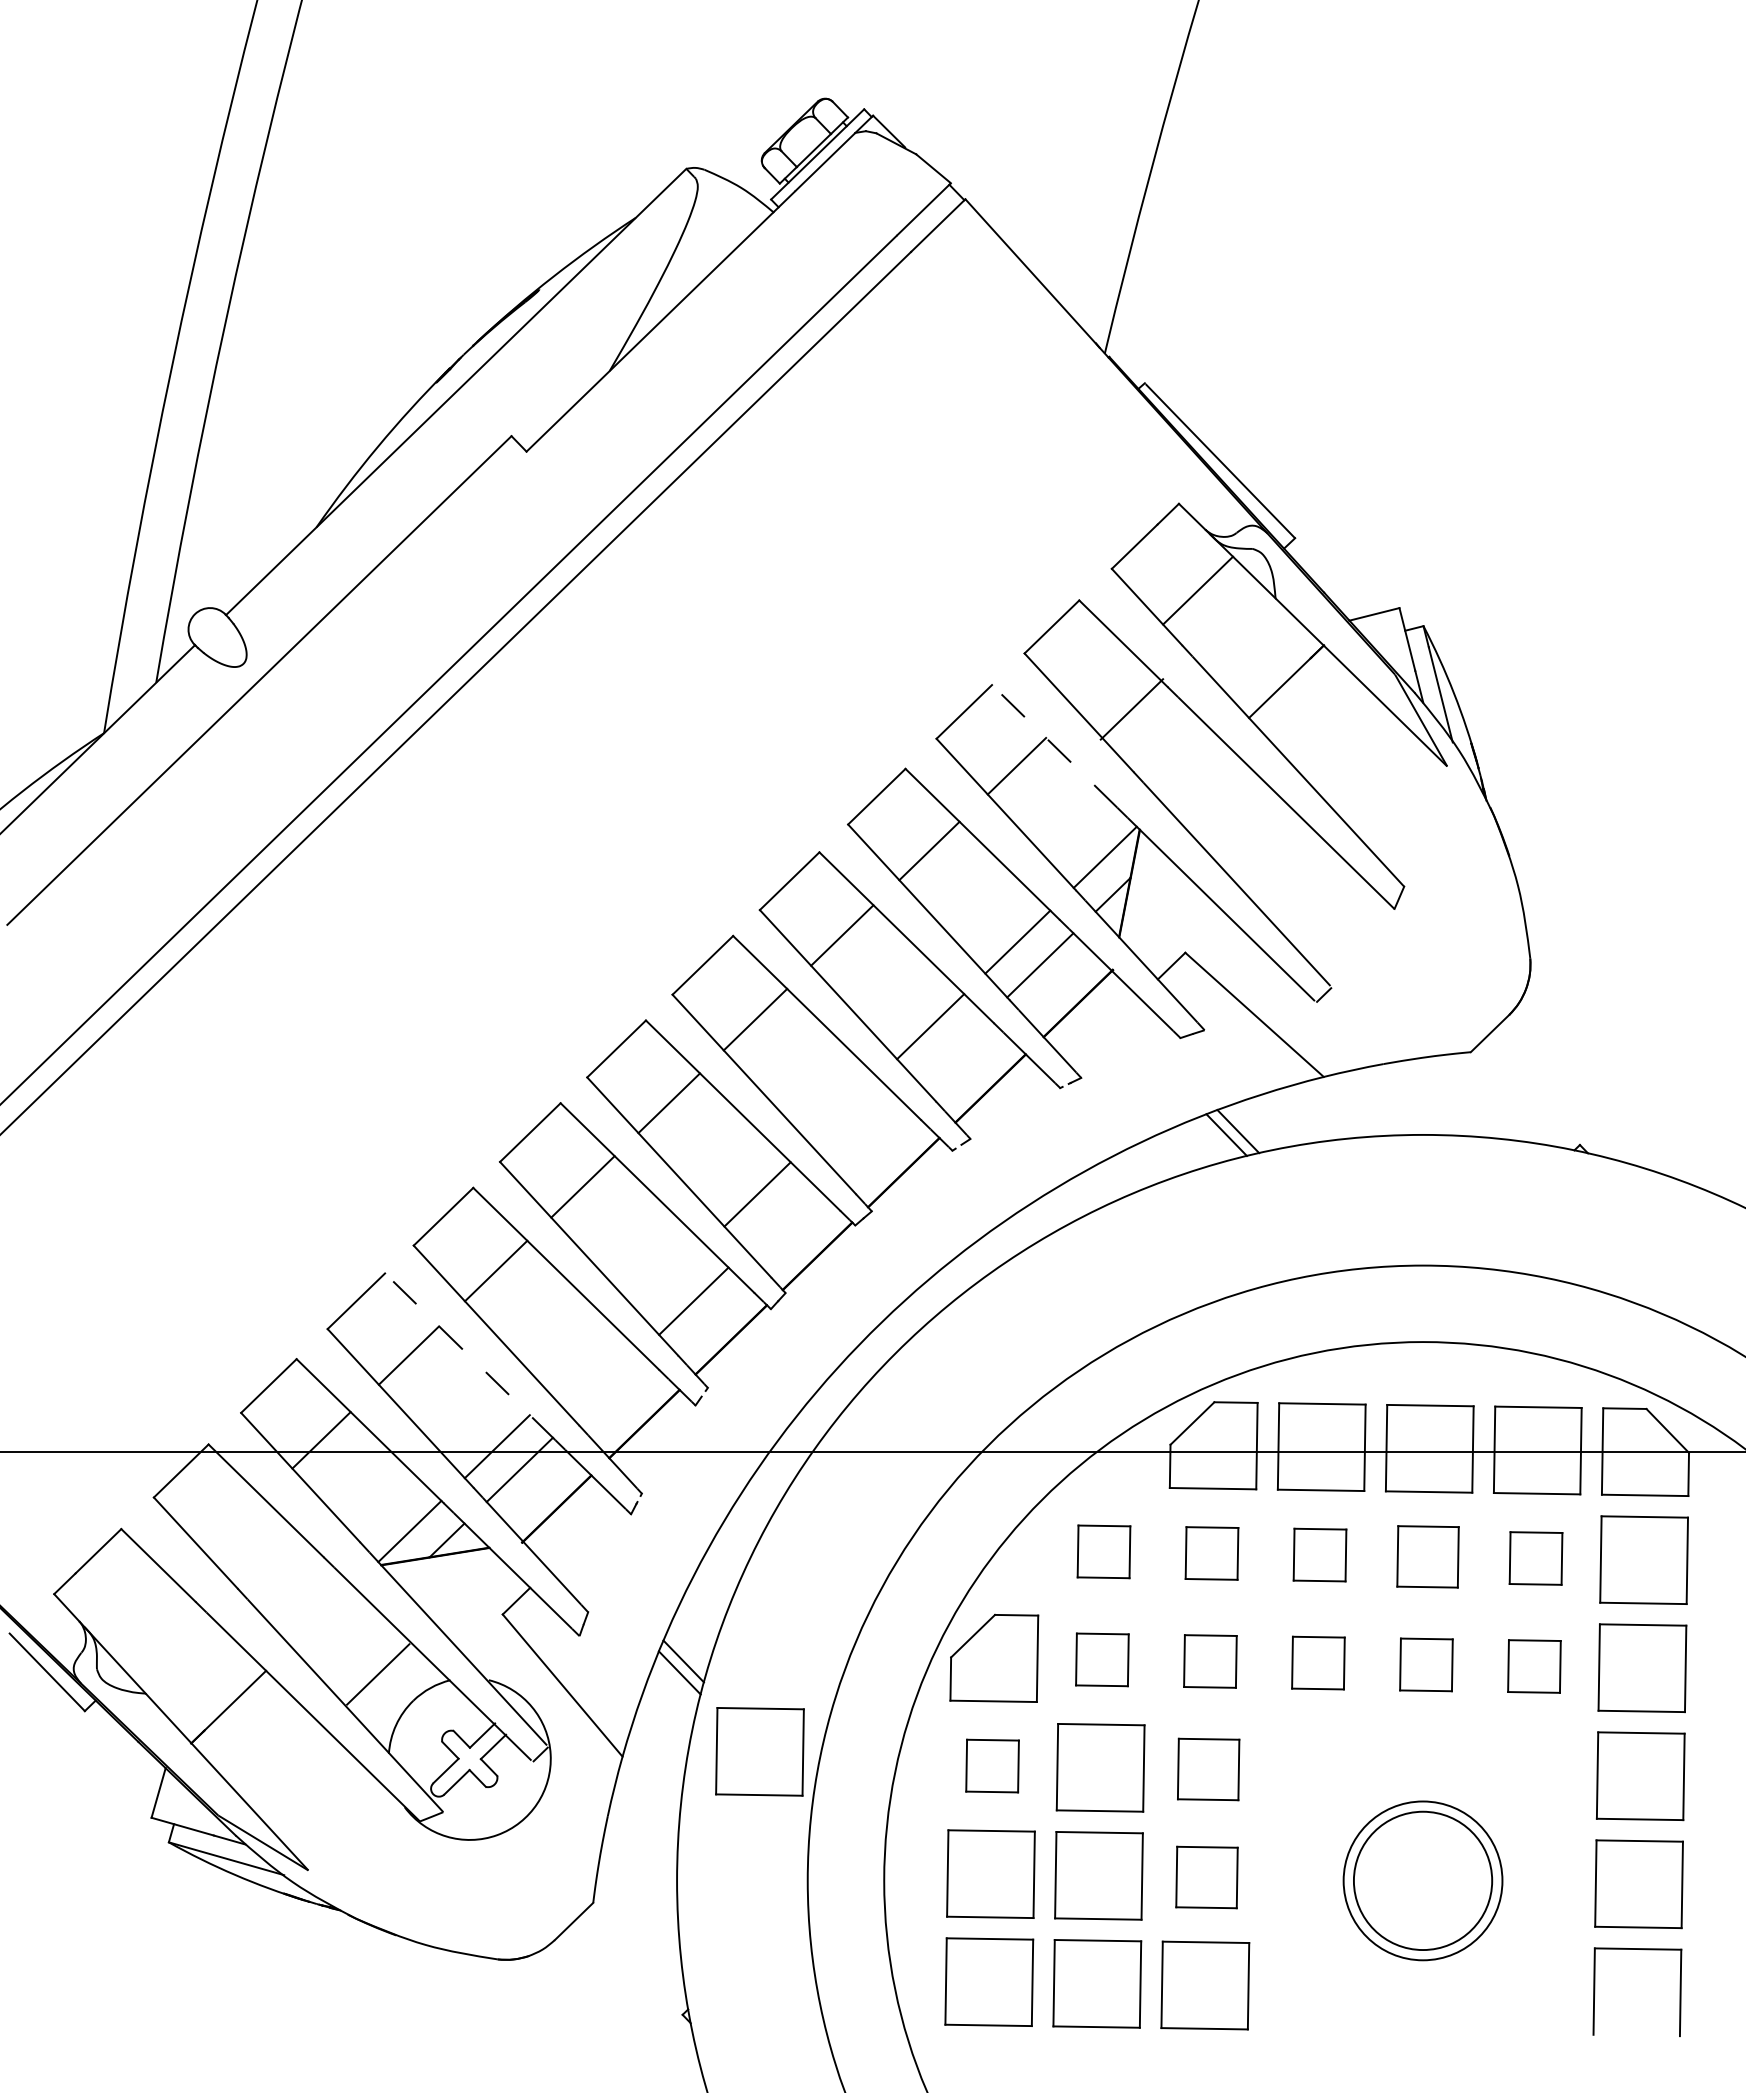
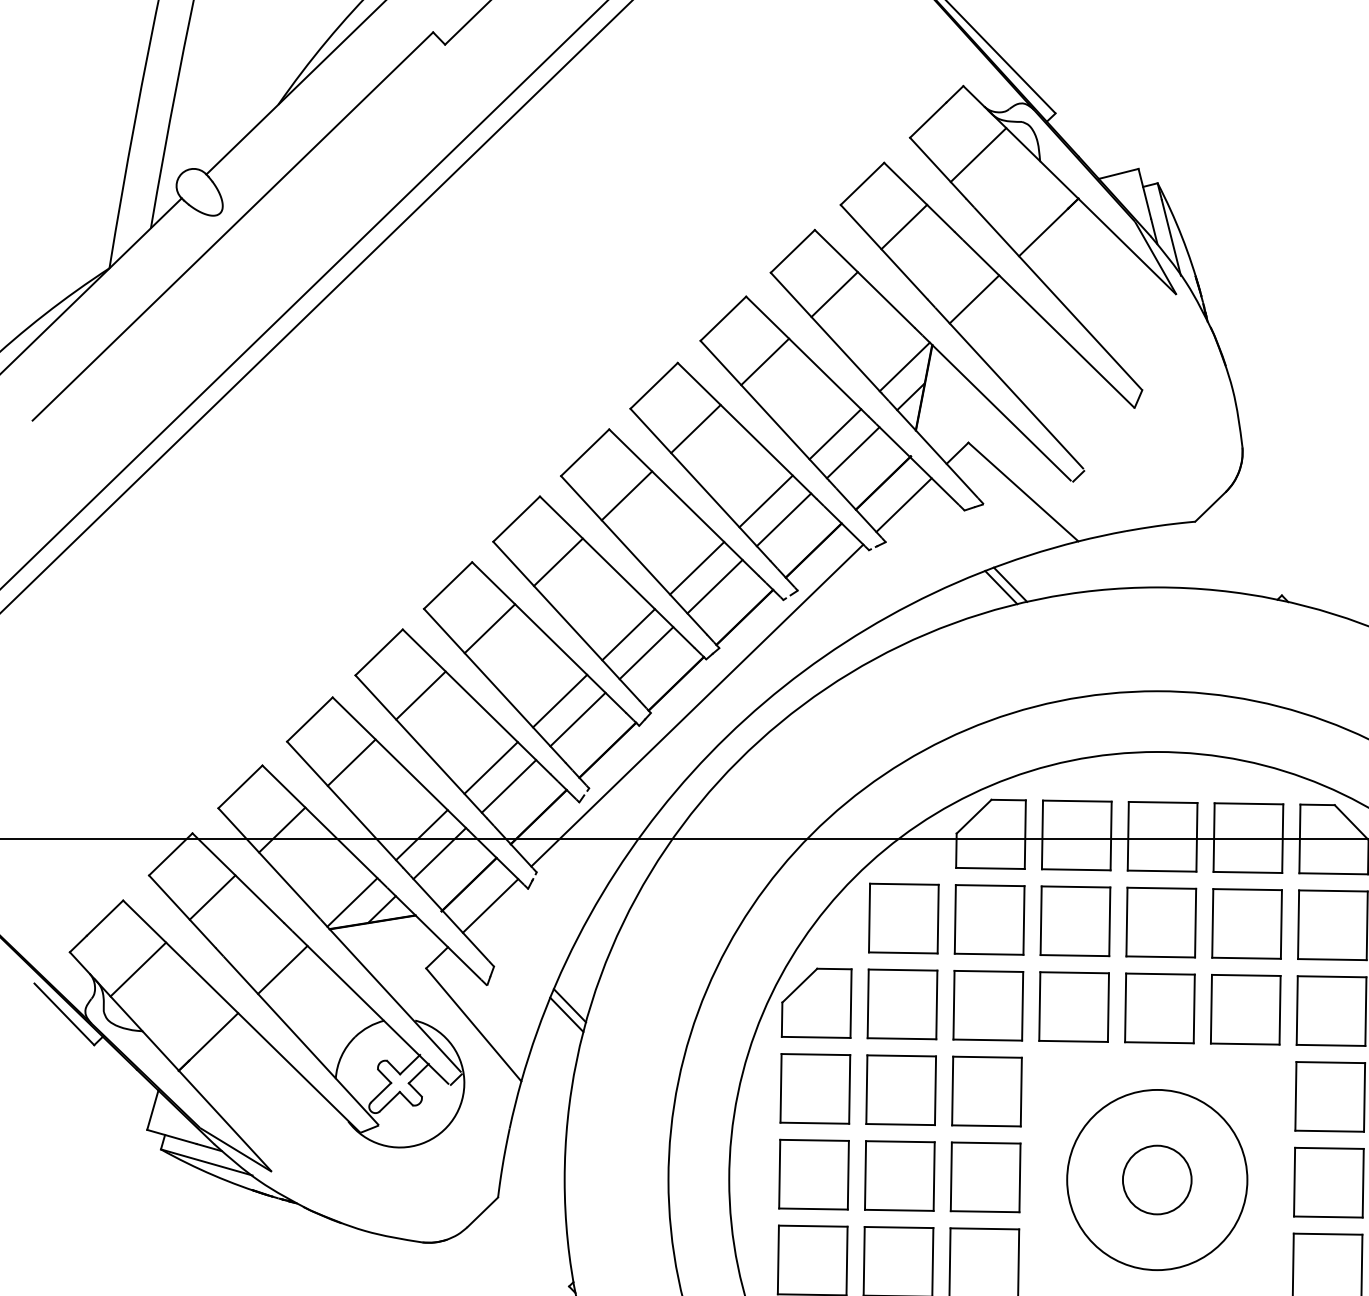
line: (1104, 681) -> (904, 227), added
line: (1131, 709) -> (974, 299), moved
line: (1054, 746) -> (864, 278), dashed -> solid
line: (1104, 1031) -> (904, 505), added
line: (952, 1049) -> (783, 519), added
line: (843, 1110) -> (696, 568), added
line: (866, 1133) -> (715, 586), added
line: (779, 1217) -> (646, 653), added
line: (671, 1277) -> (560, 700), added
line: (844, 1283) -> (697, 705), added
line: (469, 1356) -> (399, 763), dashed -> solid
line: (584, 1361) -> (491, 767), added
line: (606, 1385) -> (508, 786), added
line: (233, 1525) -> (212, 897), added
line: (583, 1535) -> (490, 905), added
part: (1103, 1551) -> (903, 918), size x1.67
part: (1211, 1553) -> (989, 919), size x1.67
part: (1319, 1554) -> (1075, 920), size x1.67
part: (1427, 1556) -> (1160, 922), size x1.43
part: (1535, 1558) -> (1246, 923), size x1.67
line: (140, 1615) -> (138, 969), added
part: (1102, 1659) -> (902, 1004), size x1.67
part: (1210, 1661) -> (988, 1005), size x1.67
part: (1318, 1662) -> (1074, 1006), size x1.67
part: (1426, 1664) -> (1160, 1008), size x1.67
part: (1534, 1666) -> (1245, 1009), size x1.67
line: (378, 1674) -> (283, 970), moved
part: (759, 1751) -> (630, 1077), removed
part: (992, 1765) -> (815, 1088), size x1.67
part: (1208, 1769) -> (986, 1091), size x1.43
part: (1206, 1877) -> (985, 1177), size x1.43
circle: (1422, 1880) -> (1156, 1179), size x0.62
circle: (1422, 1880) -> (1156, 1179), size x1.43

